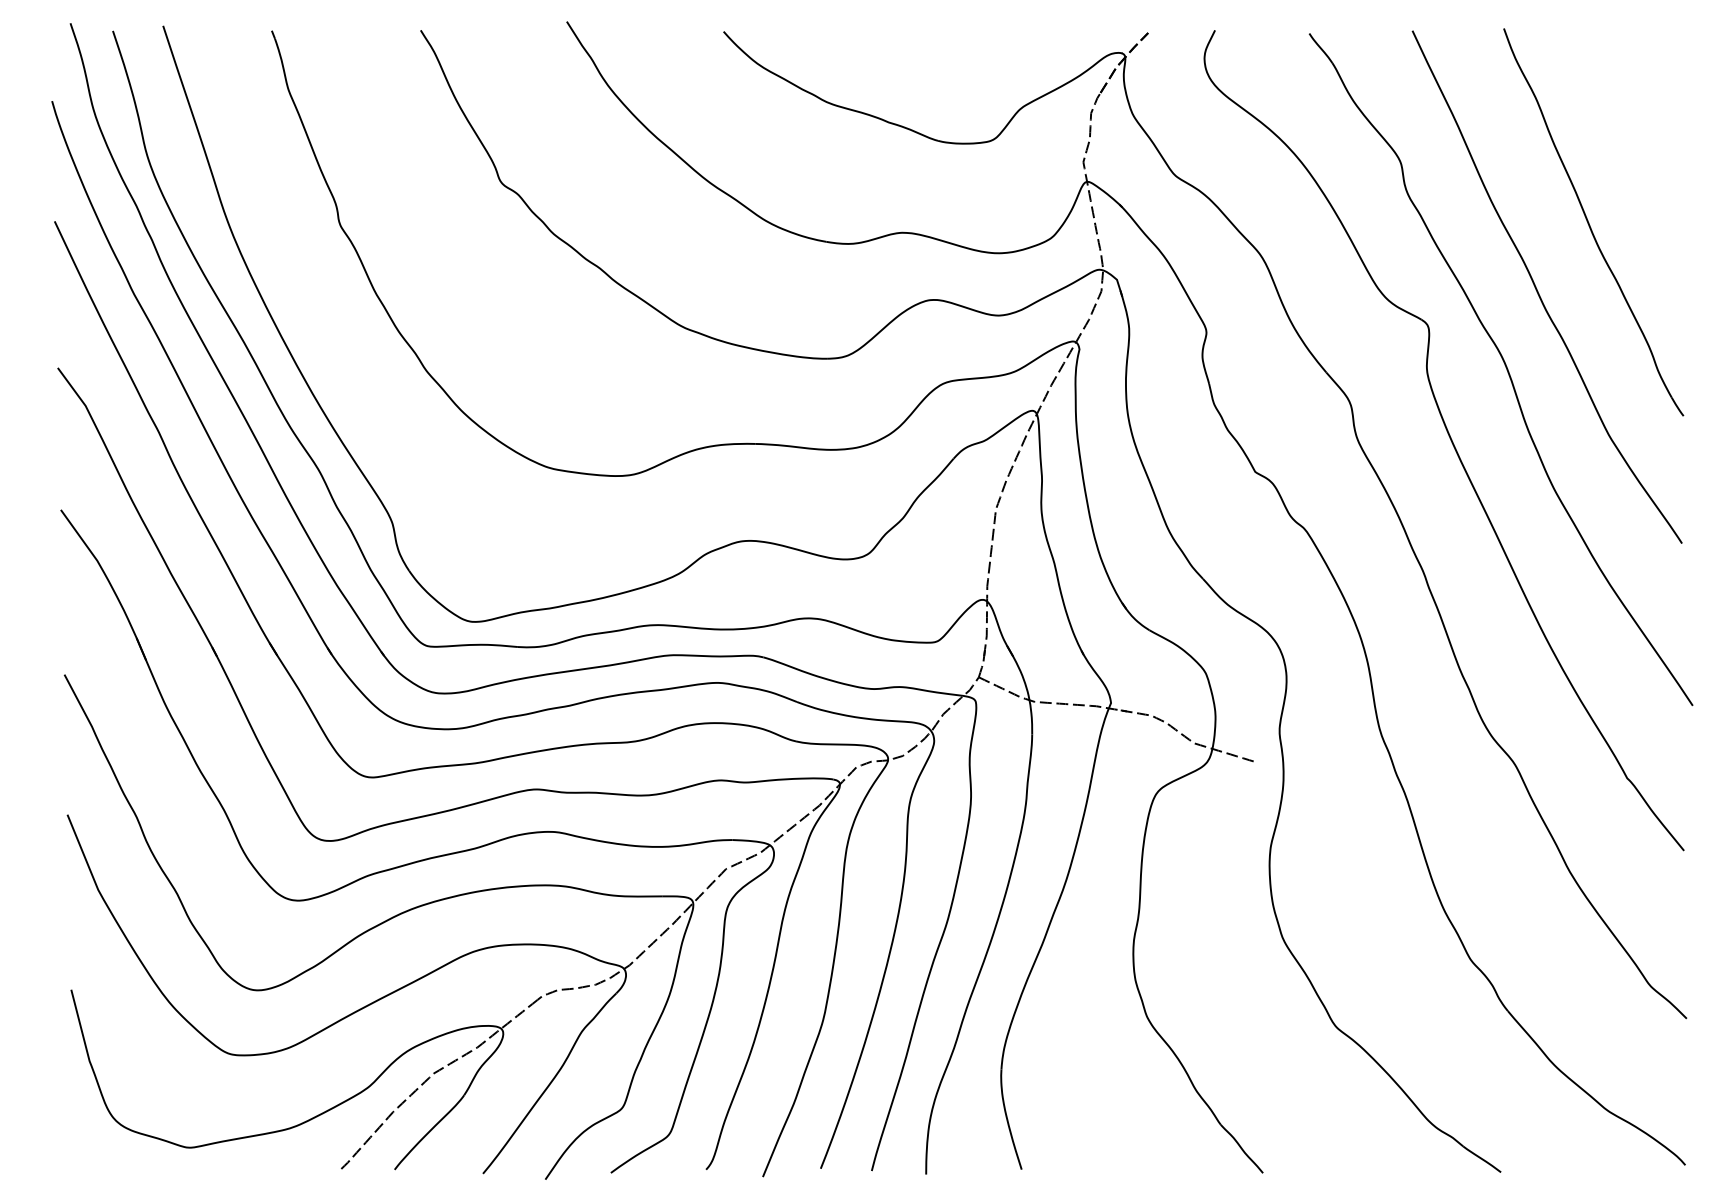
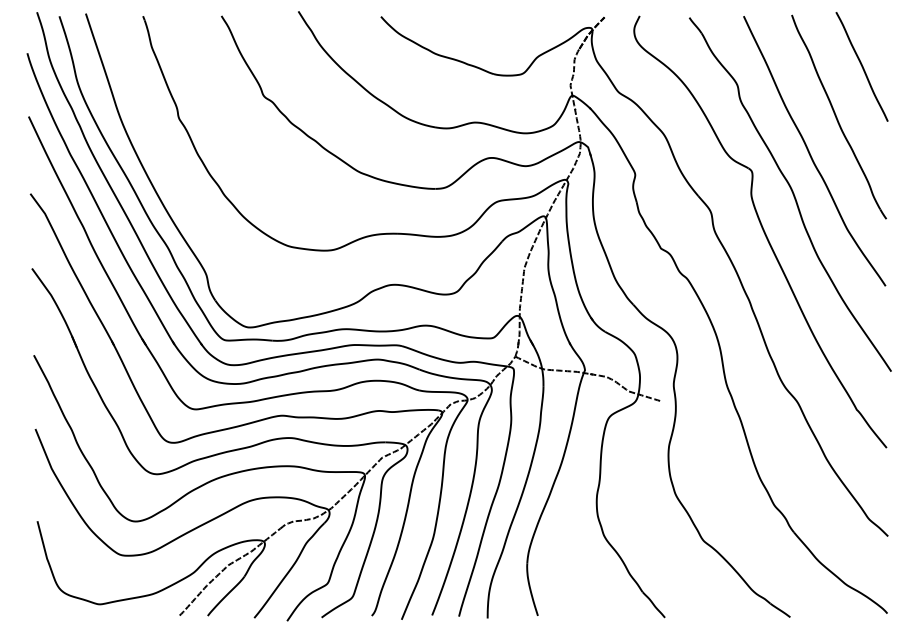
line: (1636, 126) -> (861, 66), added

